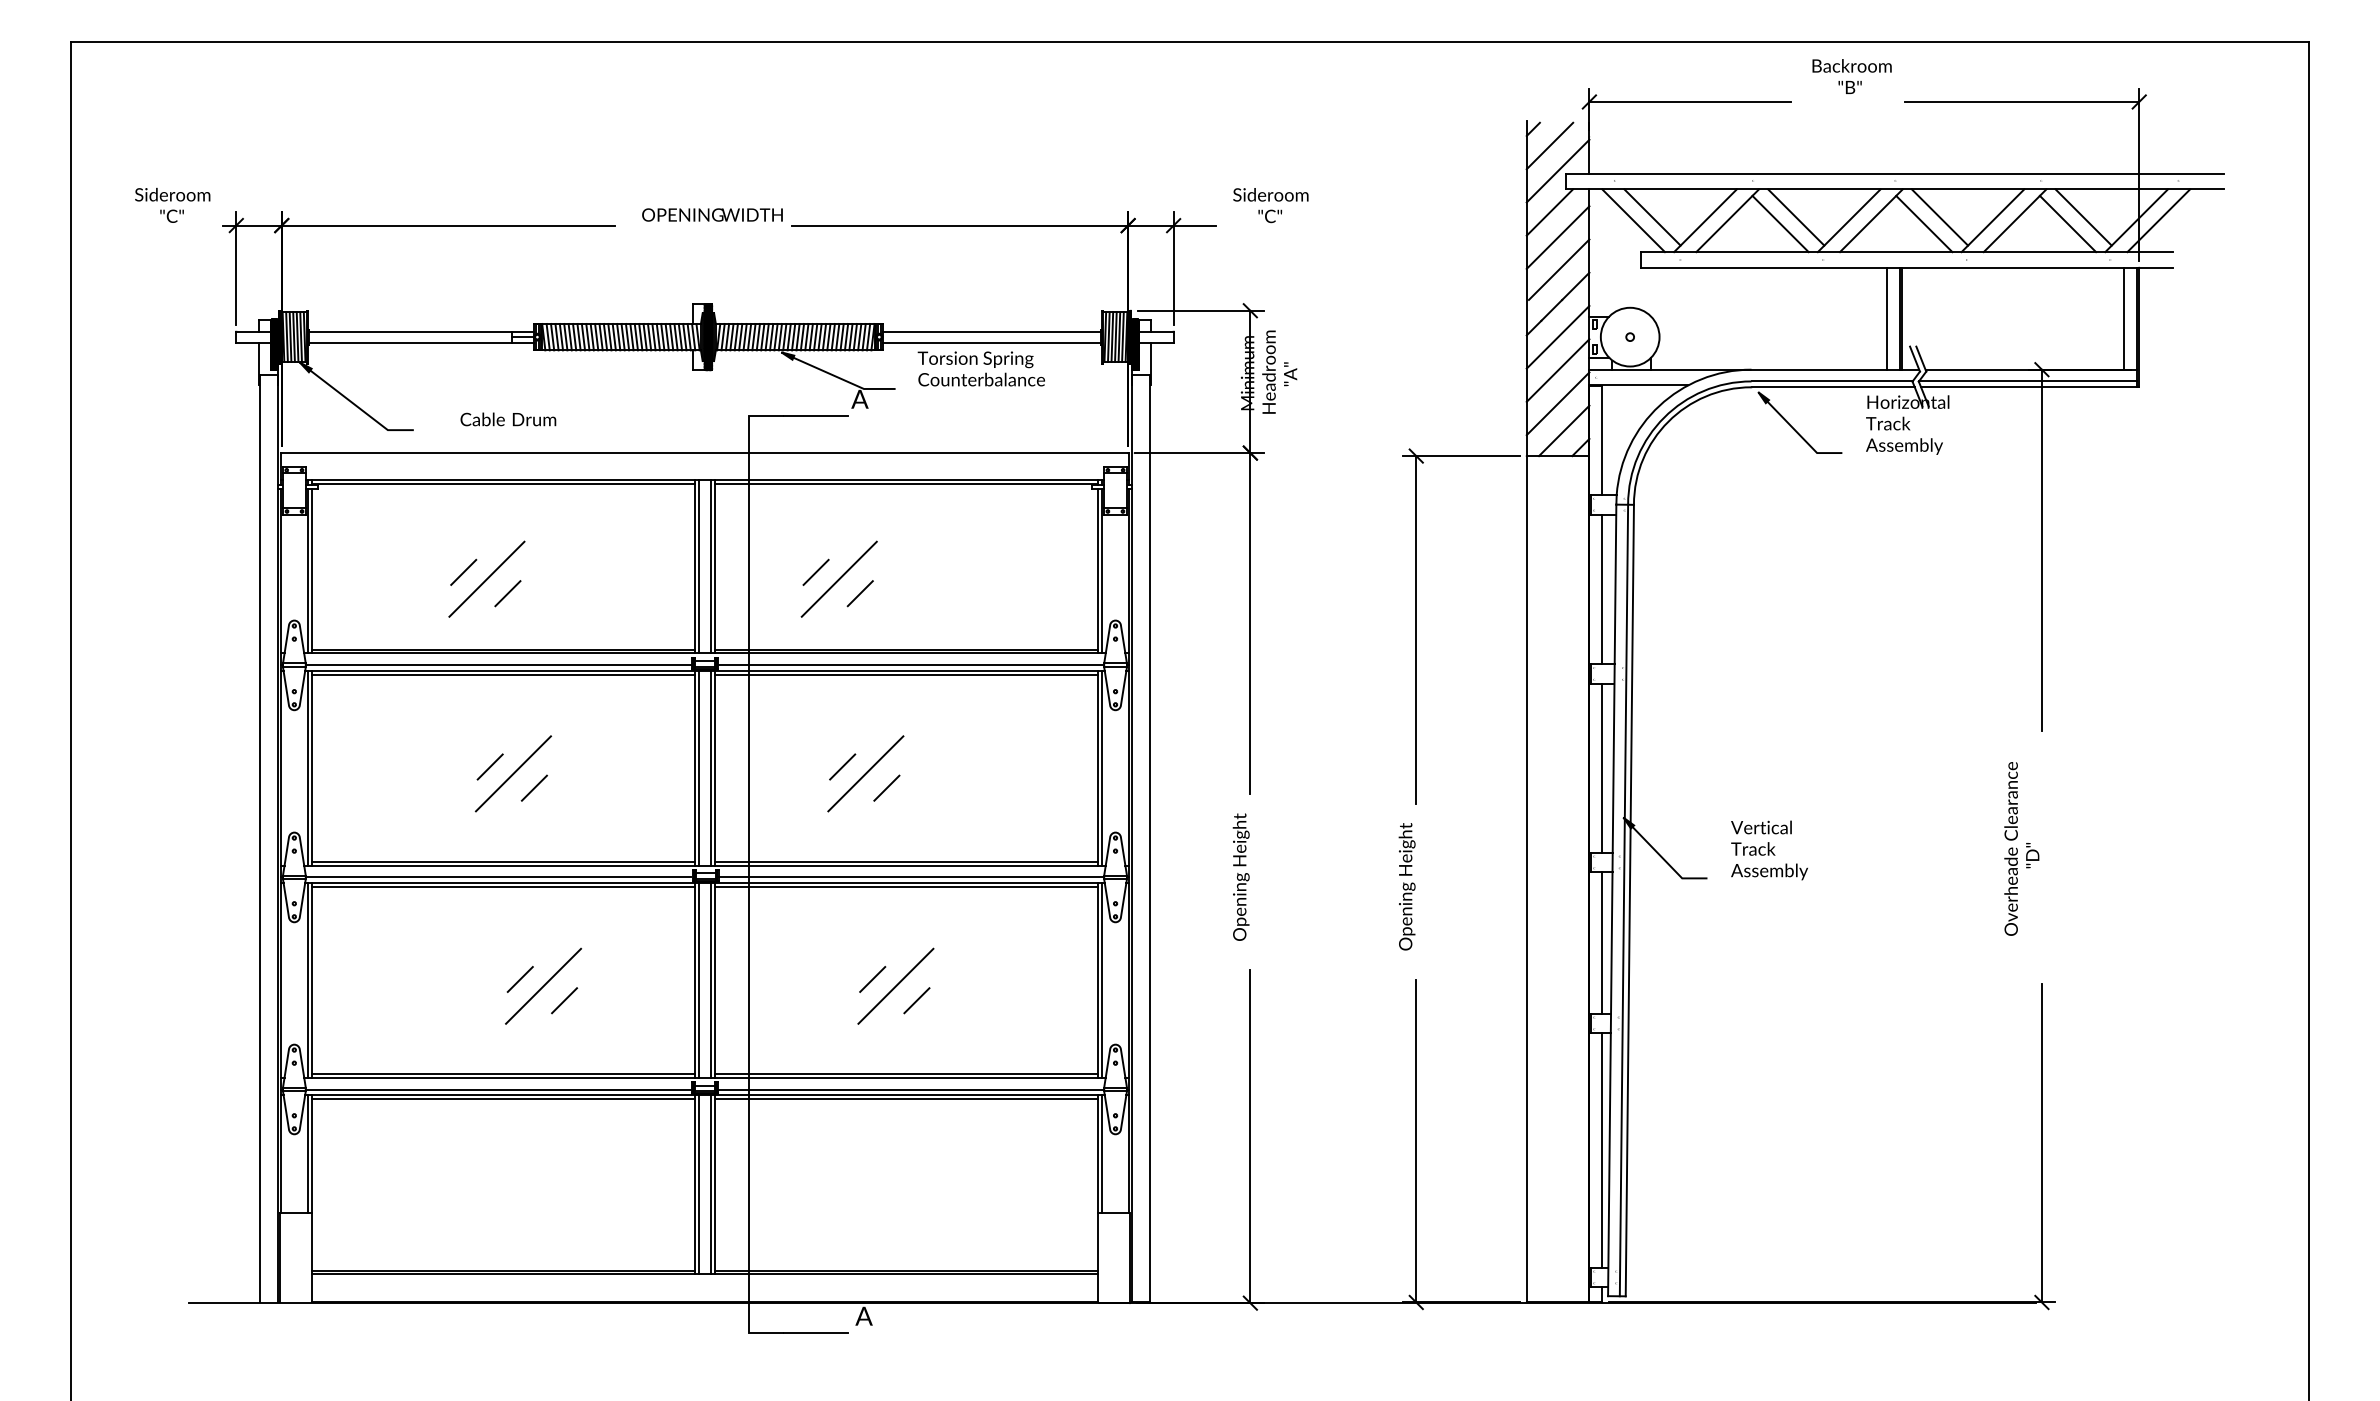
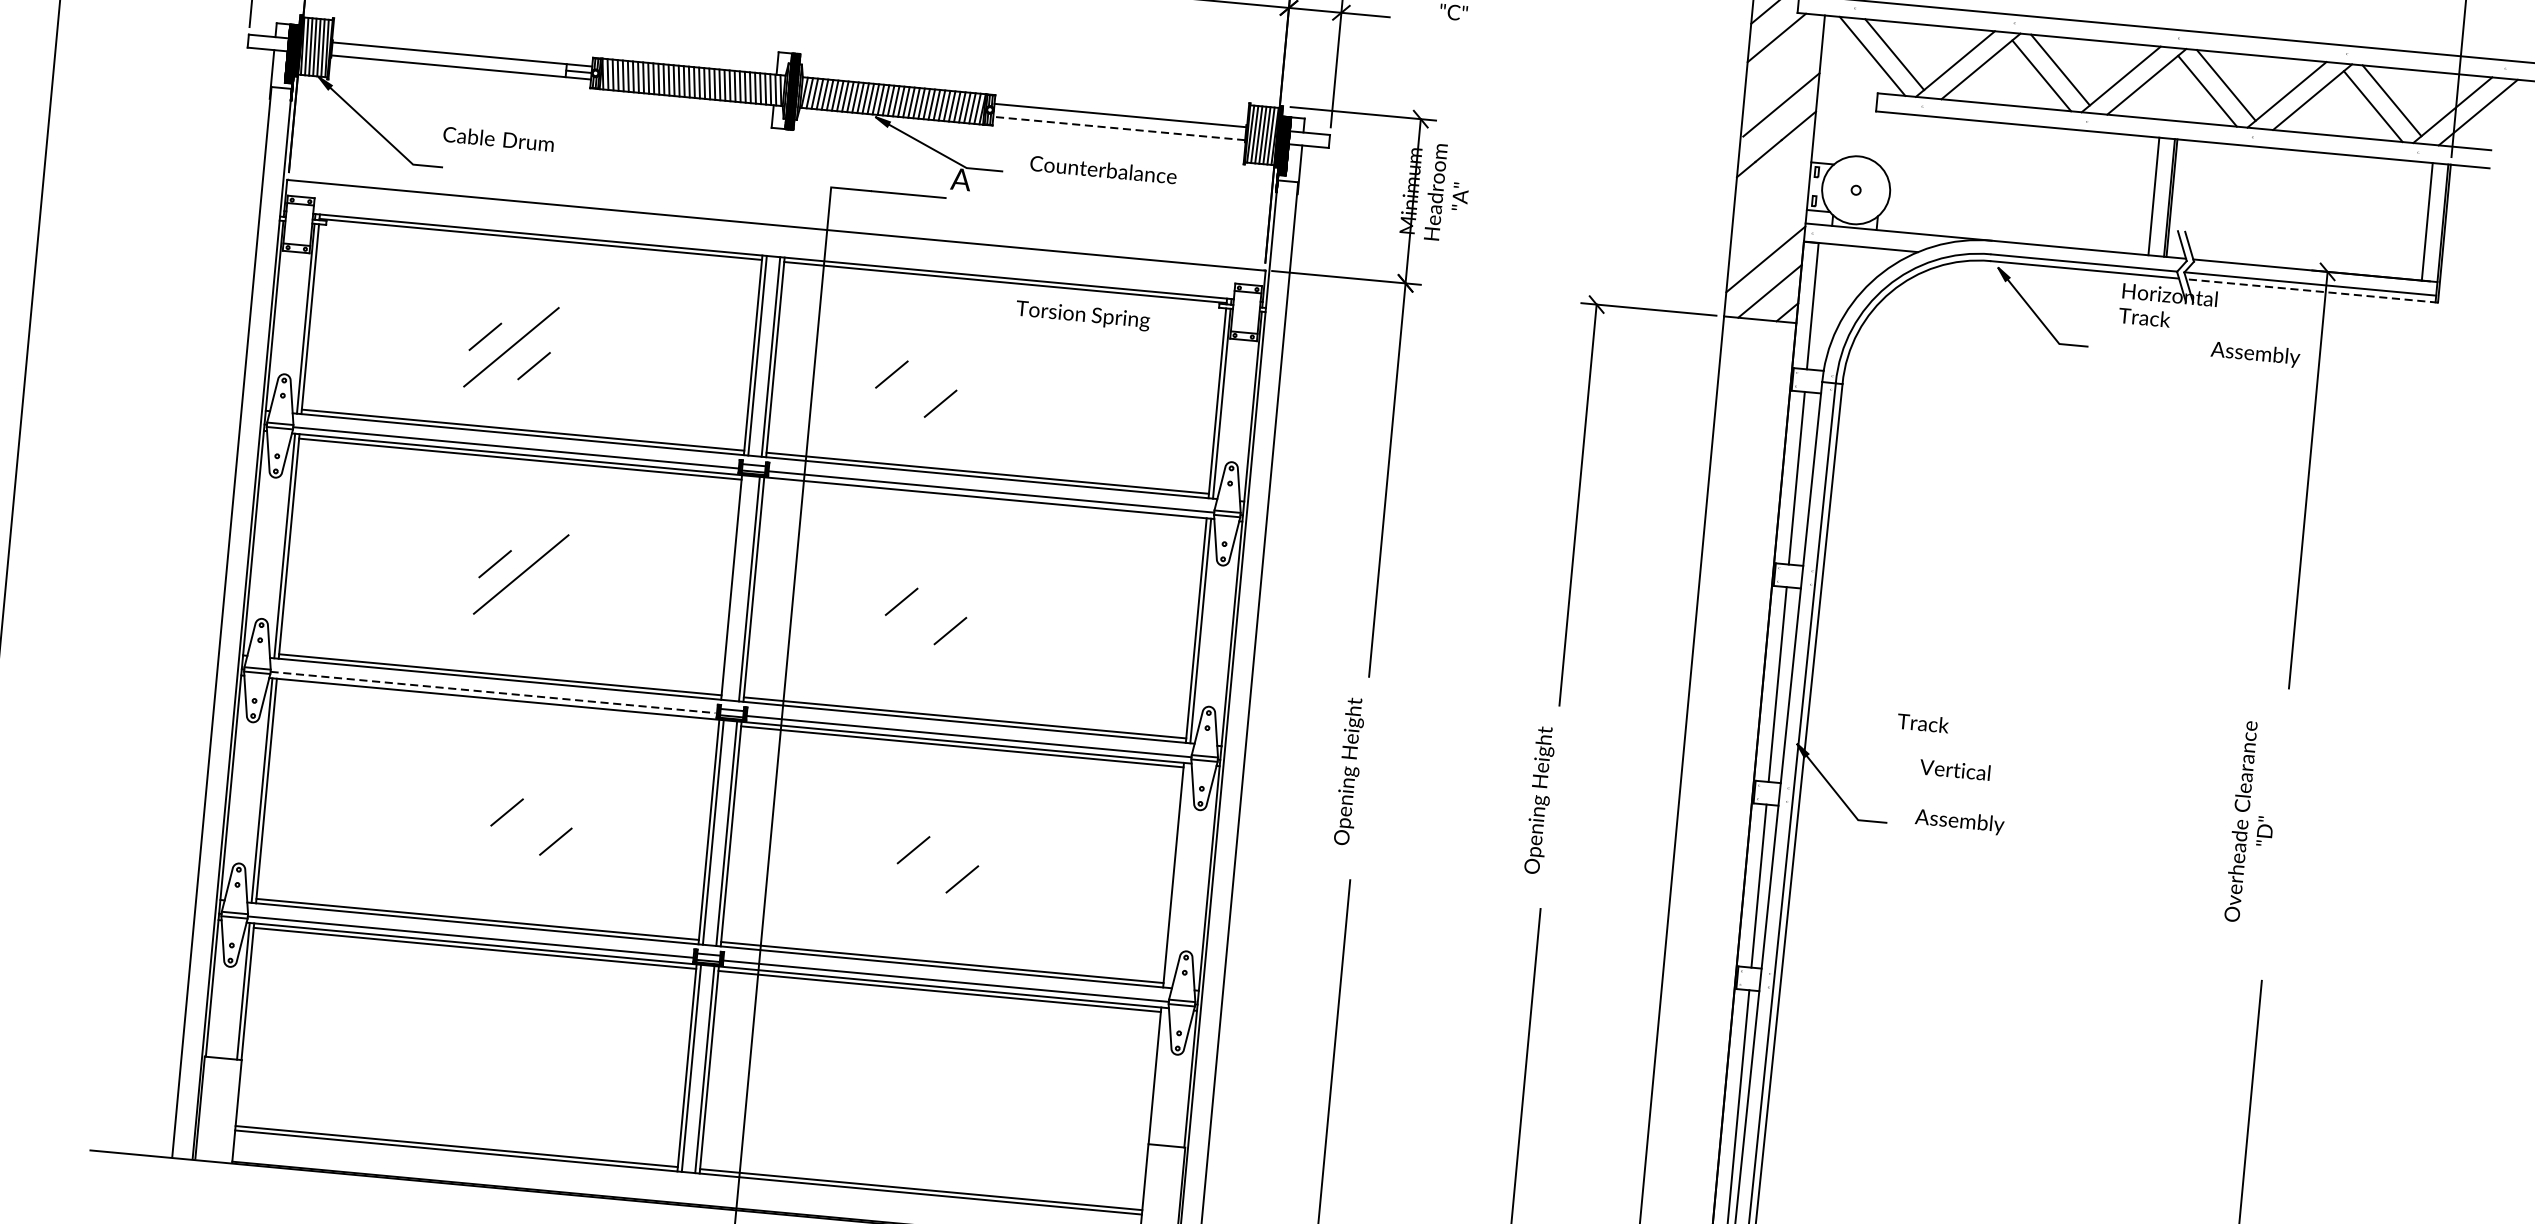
line: (1557, 237) -> (1782, 67), removed
line: (1557, 336) -> (1772, 181), removed
line: (991, 342) -> (1118, 128), solid -> dashed
text: (975, 359) -> (1082, 315), moved
line: (1557, 370) -> (1768, 220), removed
line: (2029, 387) -> (2311, 291), solid -> dashed
text: (508, 419) -> (498, 139), moved
text: (1904, 446) -> (2255, 354), moved
line: (838, 578) -> (917, 383), removed
line: (906, 674) -> (985, 501), removed
line: (699, 767) -> (736, 587), removed
line: (865, 773) -> (927, 611), removed
line: (533, 787) -> (542, 592), removed
text: (1753, 848) -> (1923, 722), moved
line: (498, 877) -> (492, 692), solid -> dashed
line: (503, 886) -> (497, 703), removed
line: (1102, 979) -> (1178, 874), removed
line: (543, 985) -> (533, 821), removed
line: (895, 985) -> (939, 859), removed
line: (1102, 1153) -> (1160, 1075), removed

